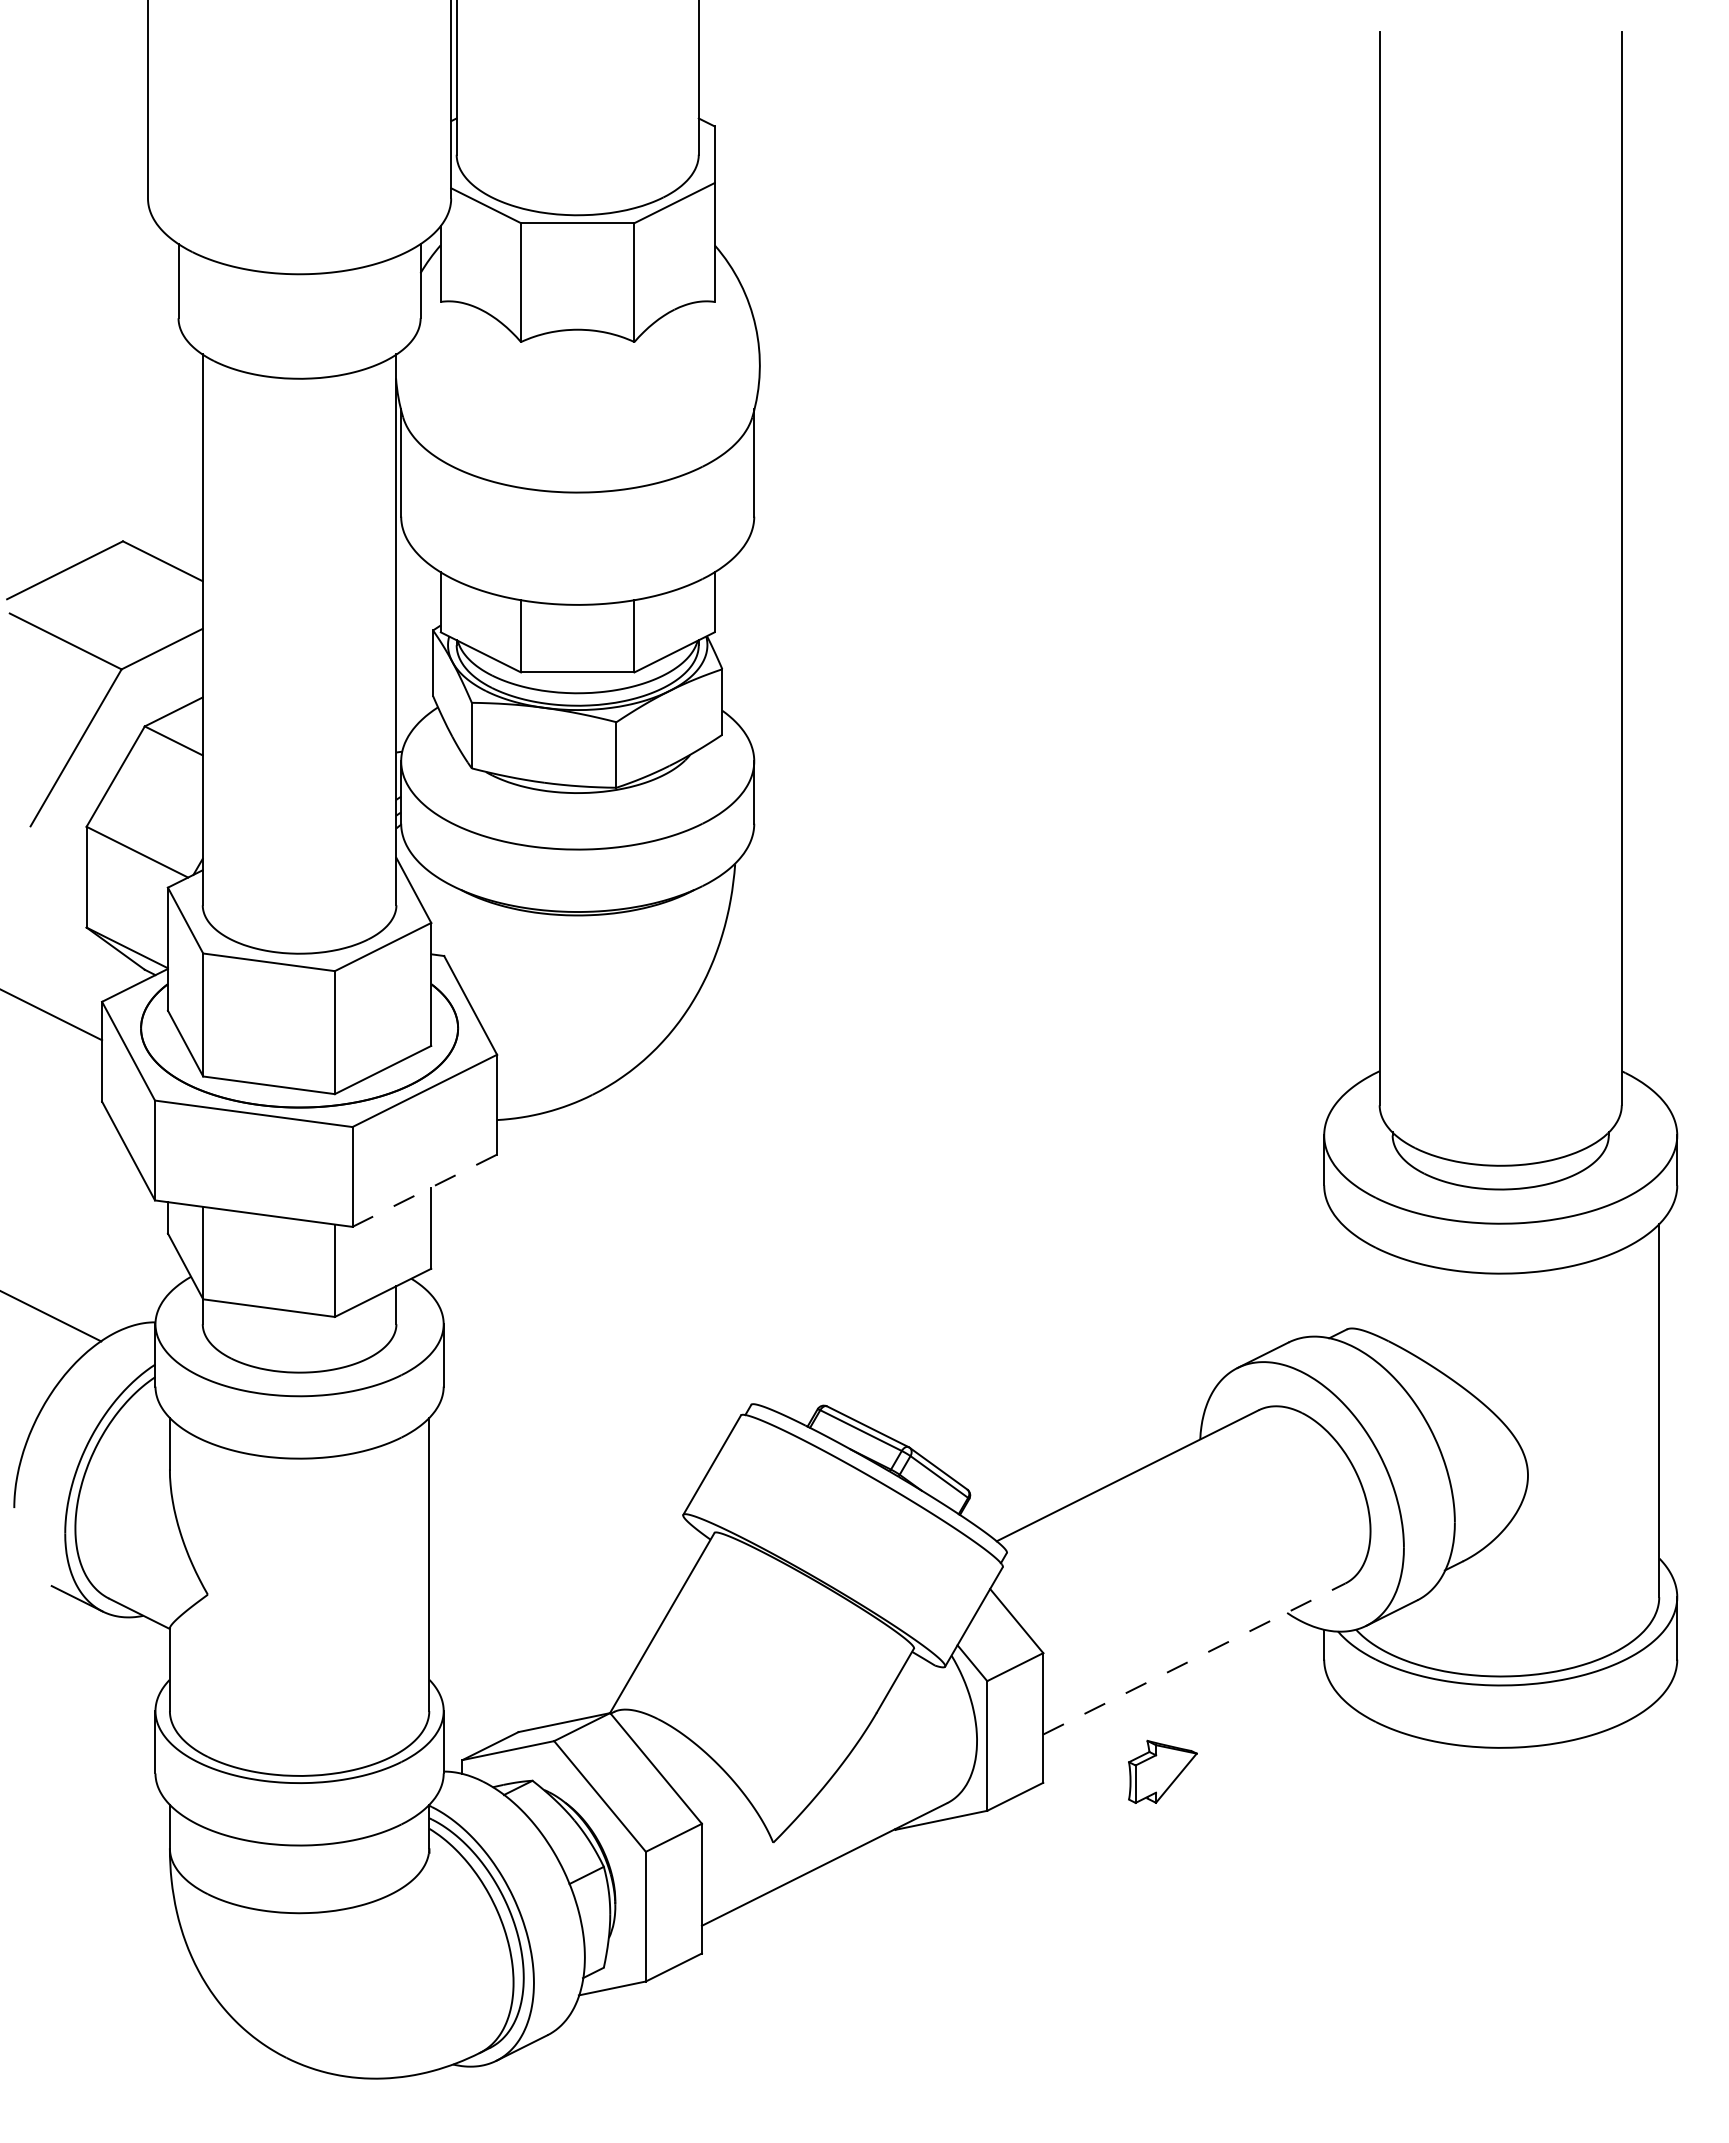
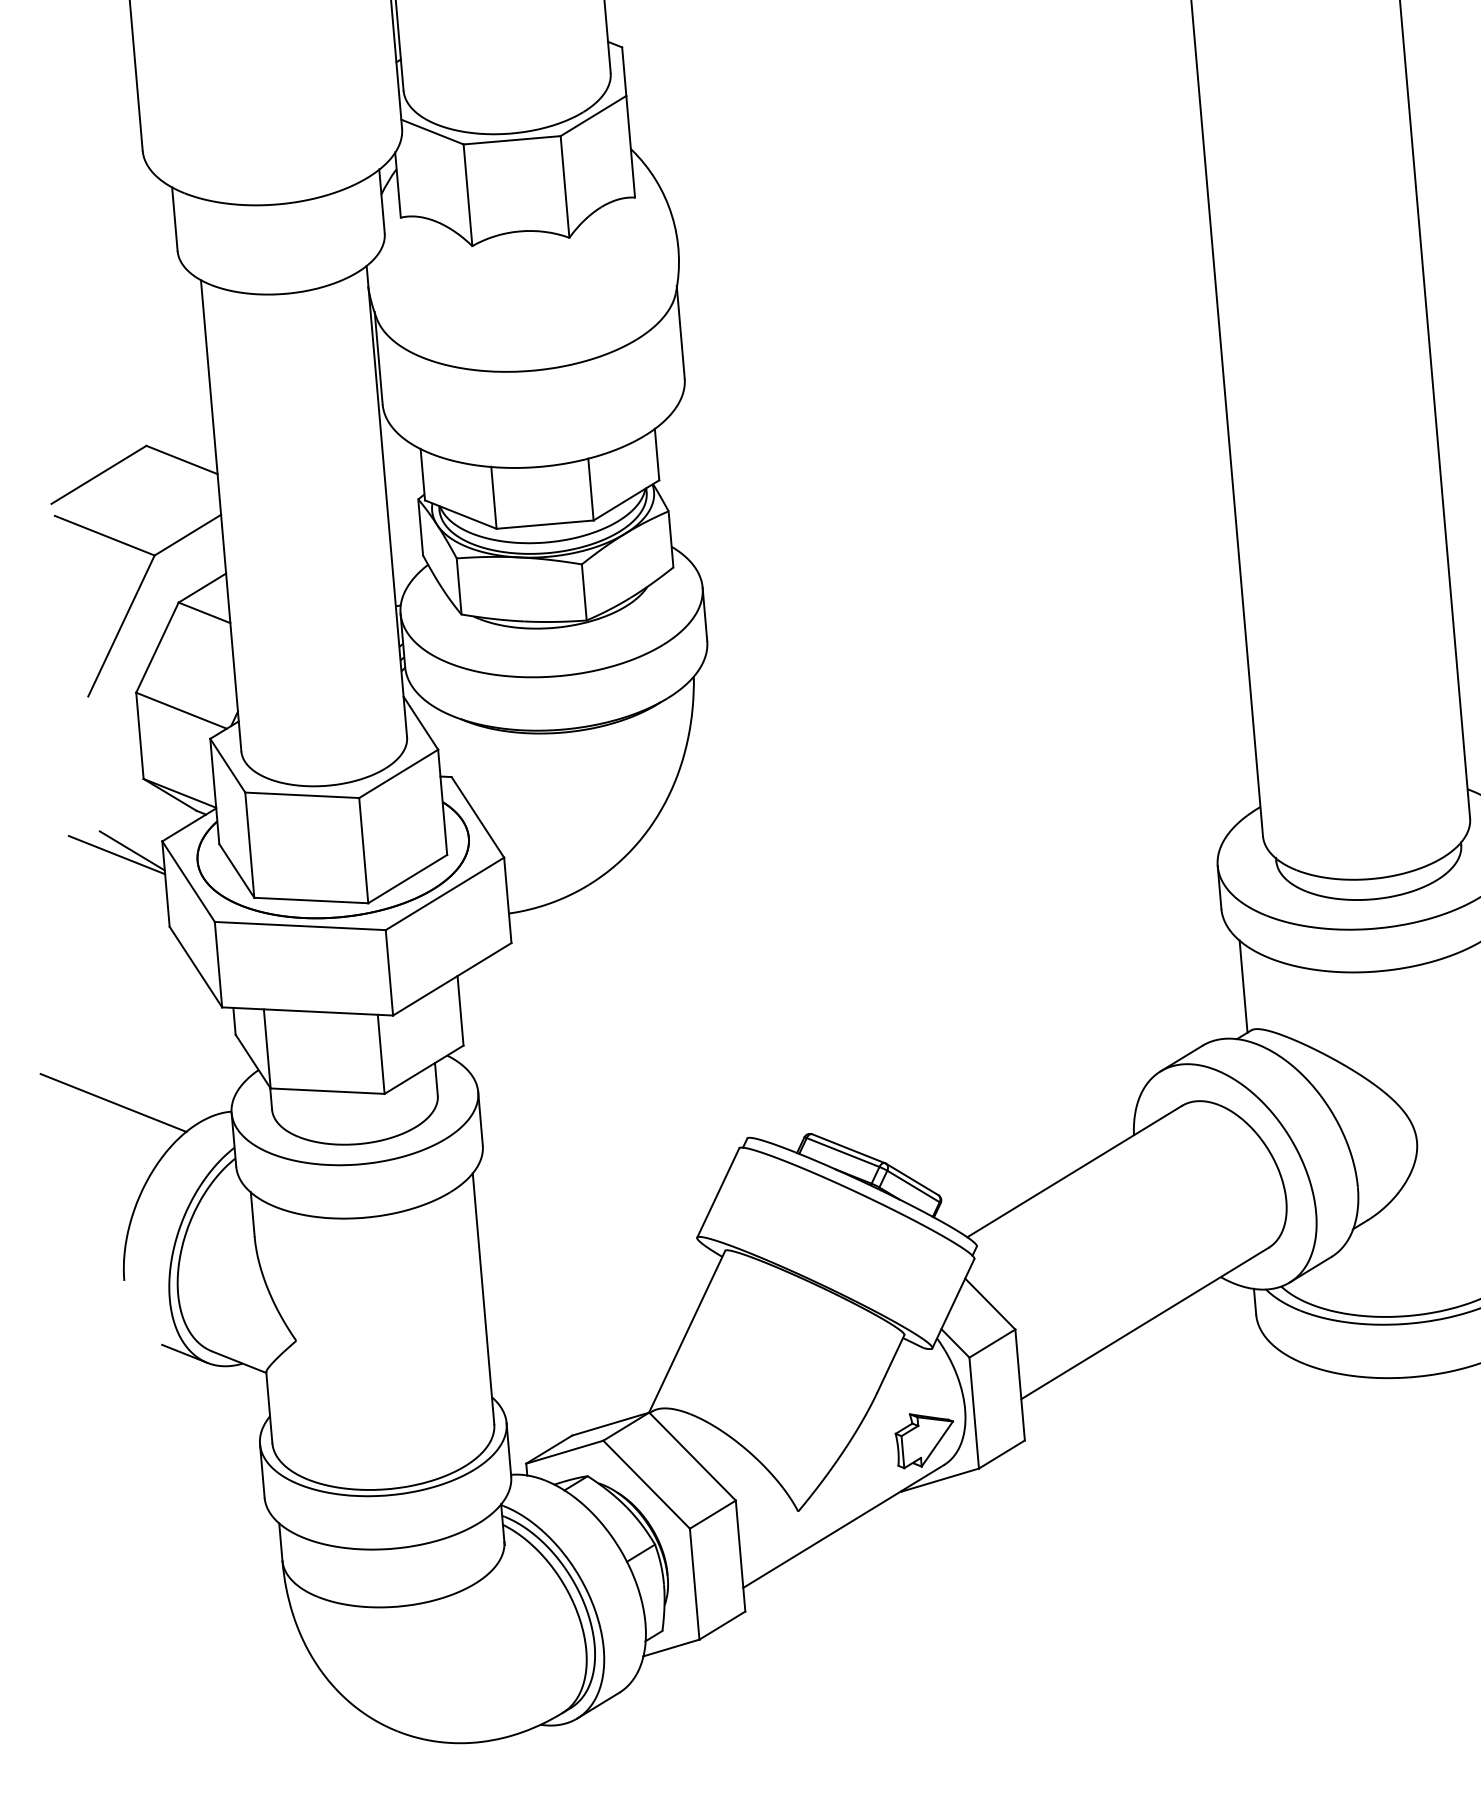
line: (66, 1009) -> (132, 850), added
line: (424, 1190) -> (452, 979), dashed -> solid
line: (1342, 1277) -> (1243, 986), added
line: (1194, 1659) -> (1145, 1323), dashed -> solid
part: (1162, 1771) -> (924, 1439), moved

